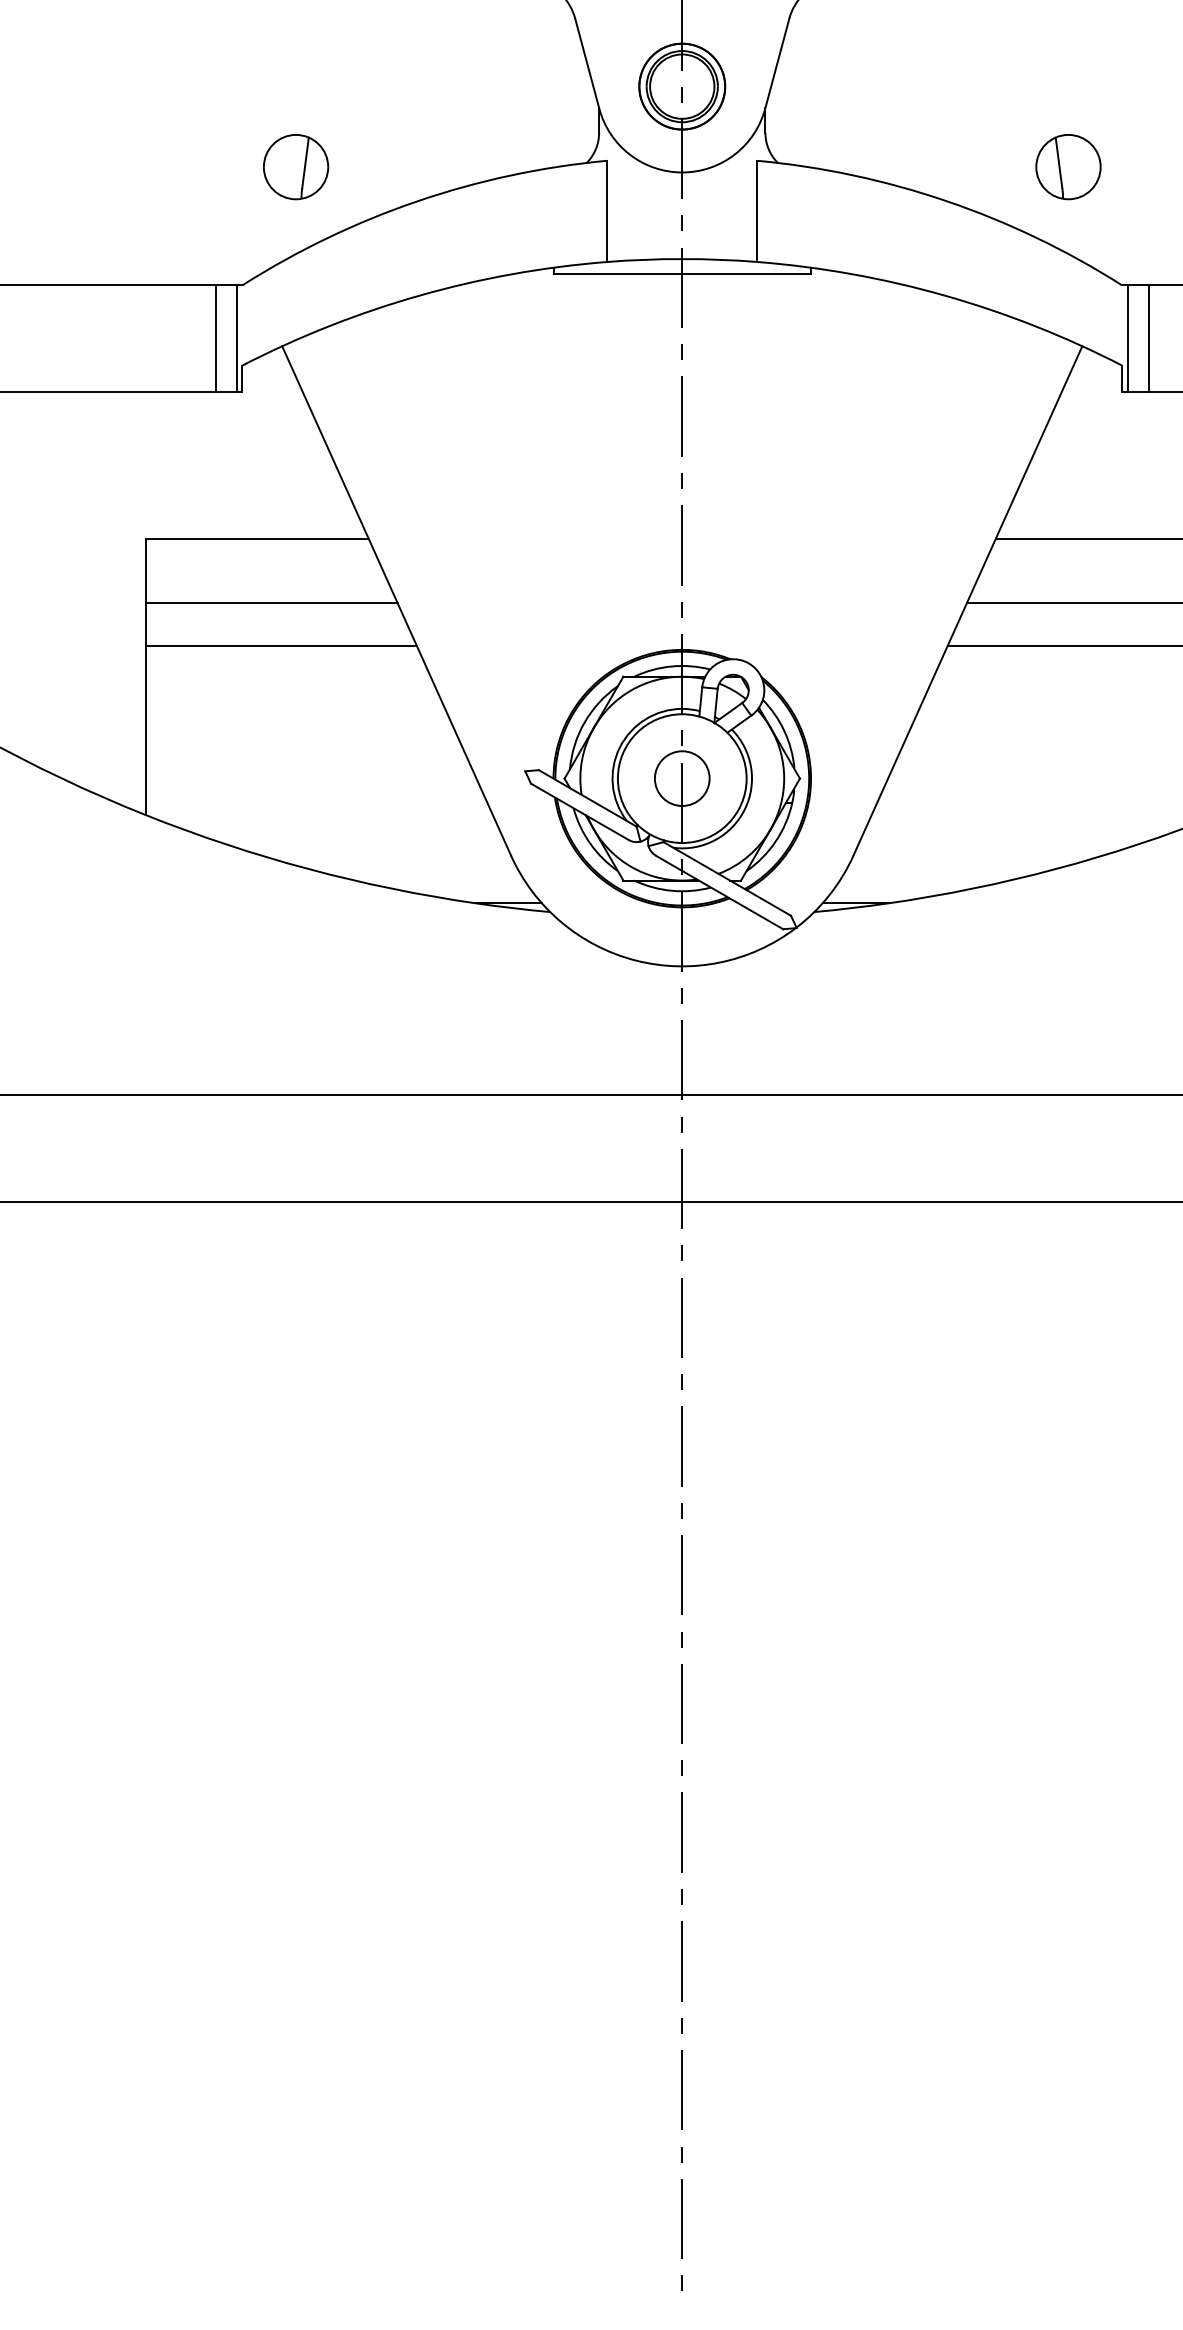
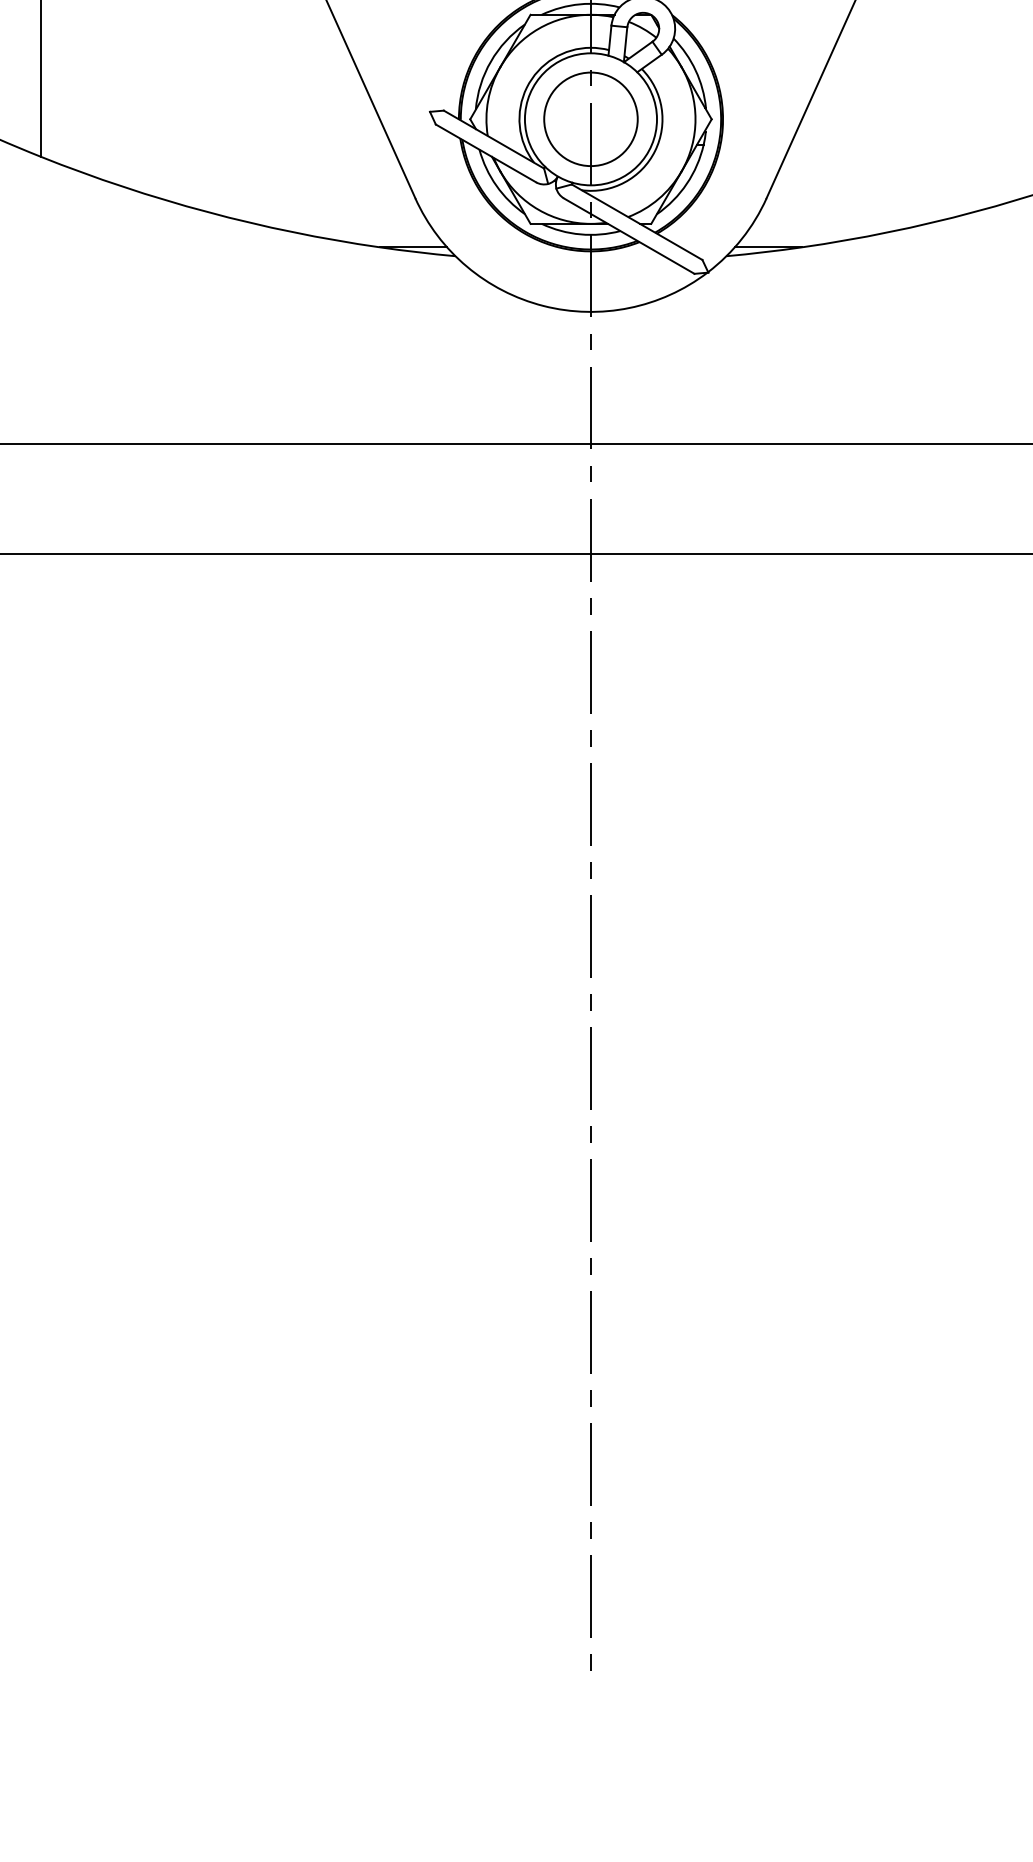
circle: (681, 778) -> (590, 119), size x1.67

